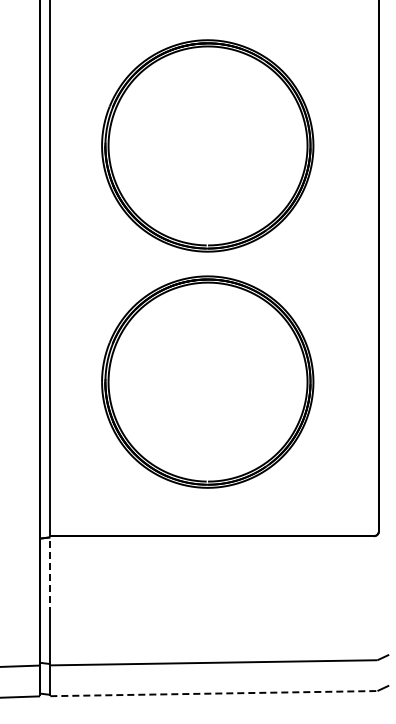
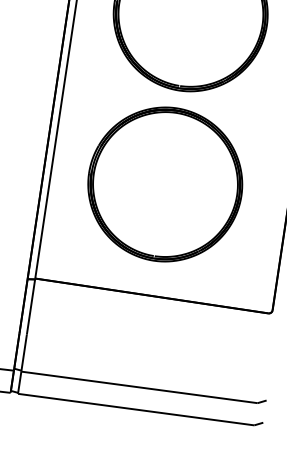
line: (50, 575) -> (31, 306), dashed -> solid
line: (213, 693) -> (135, 409), dashed -> solid

